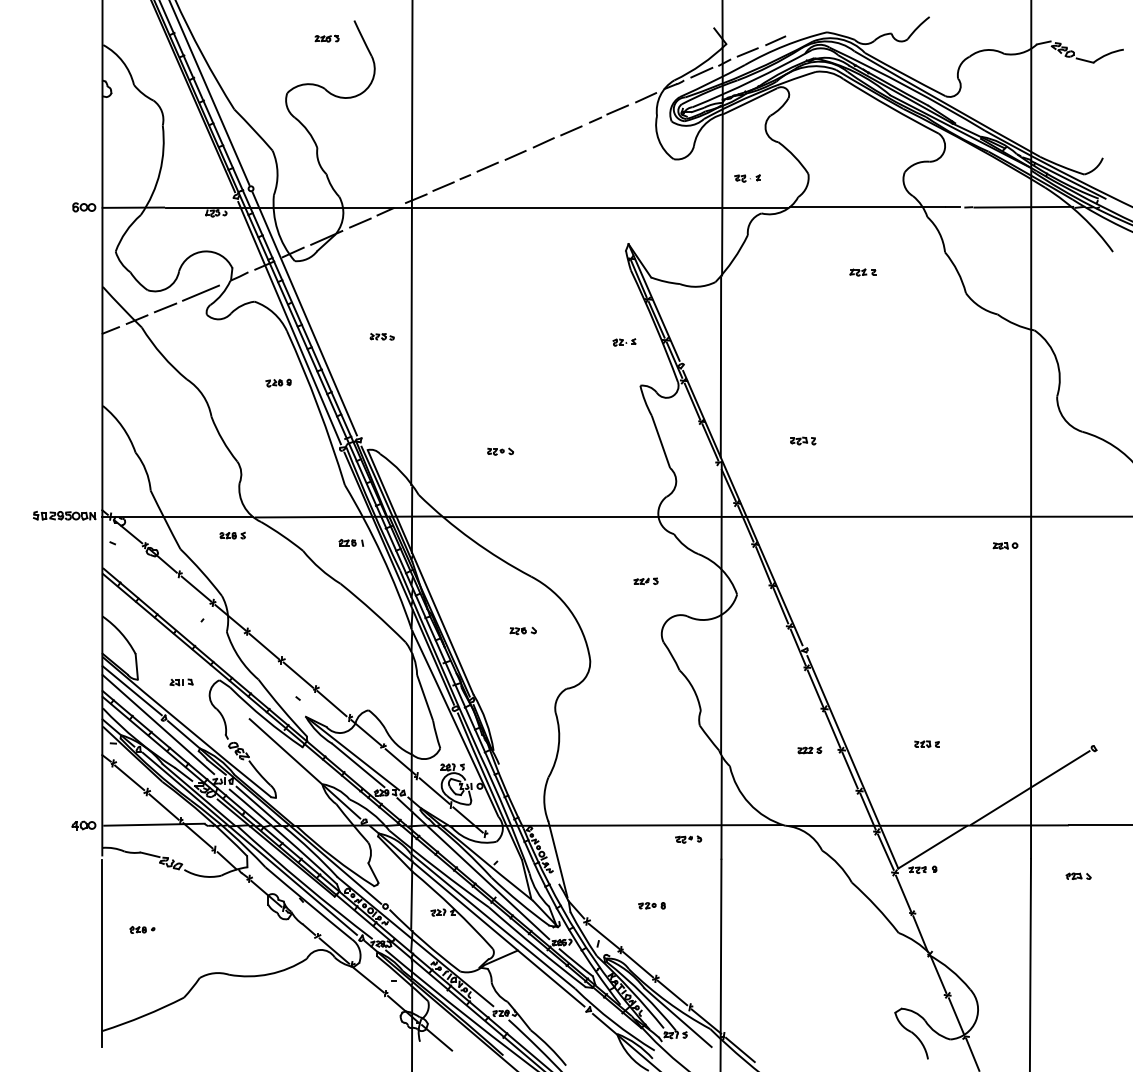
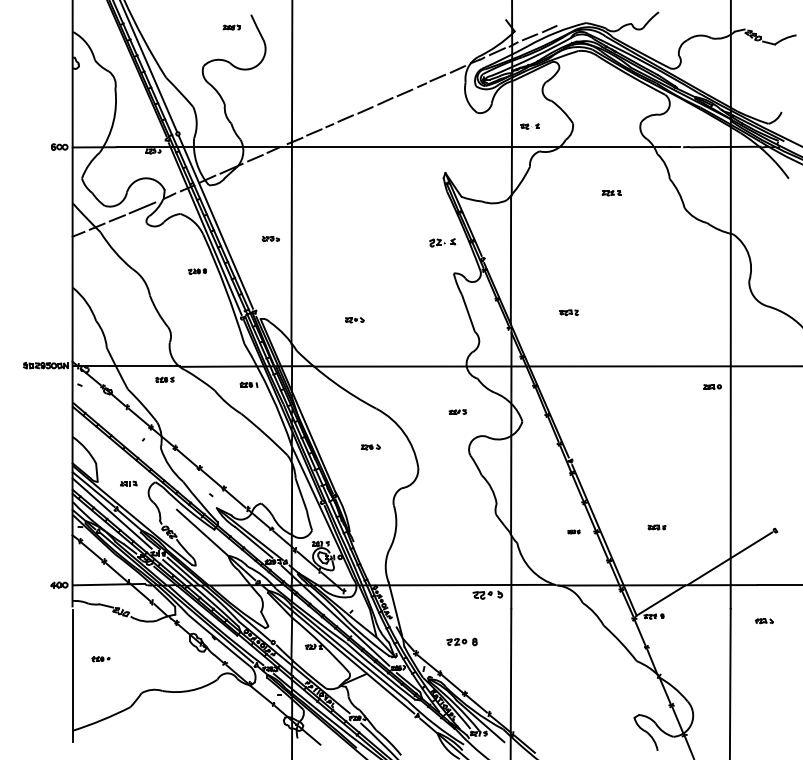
part: (624, 342) -> (442, 242), size x1.6
part: (809, 750) -> (573, 532), size x0.7
part: (688, 839) -> (487, 595), size x1.6
part: (651, 905) -> (461, 641), size x1.6

